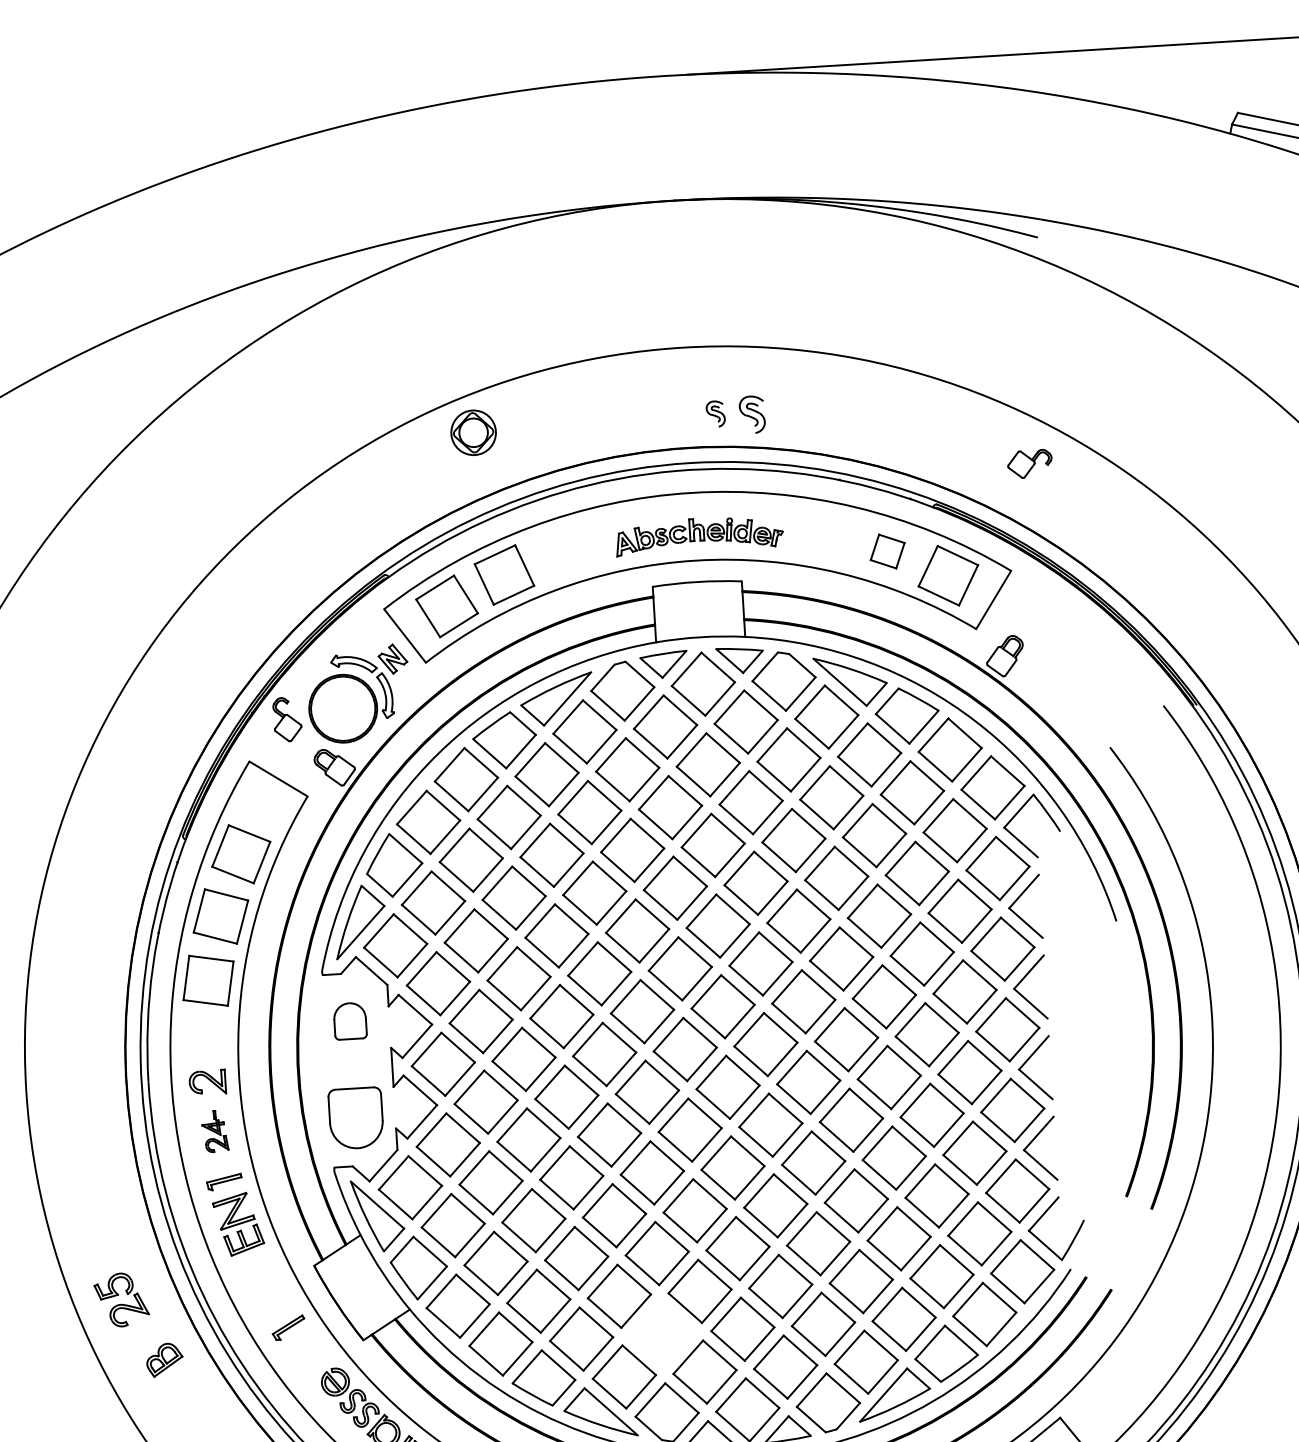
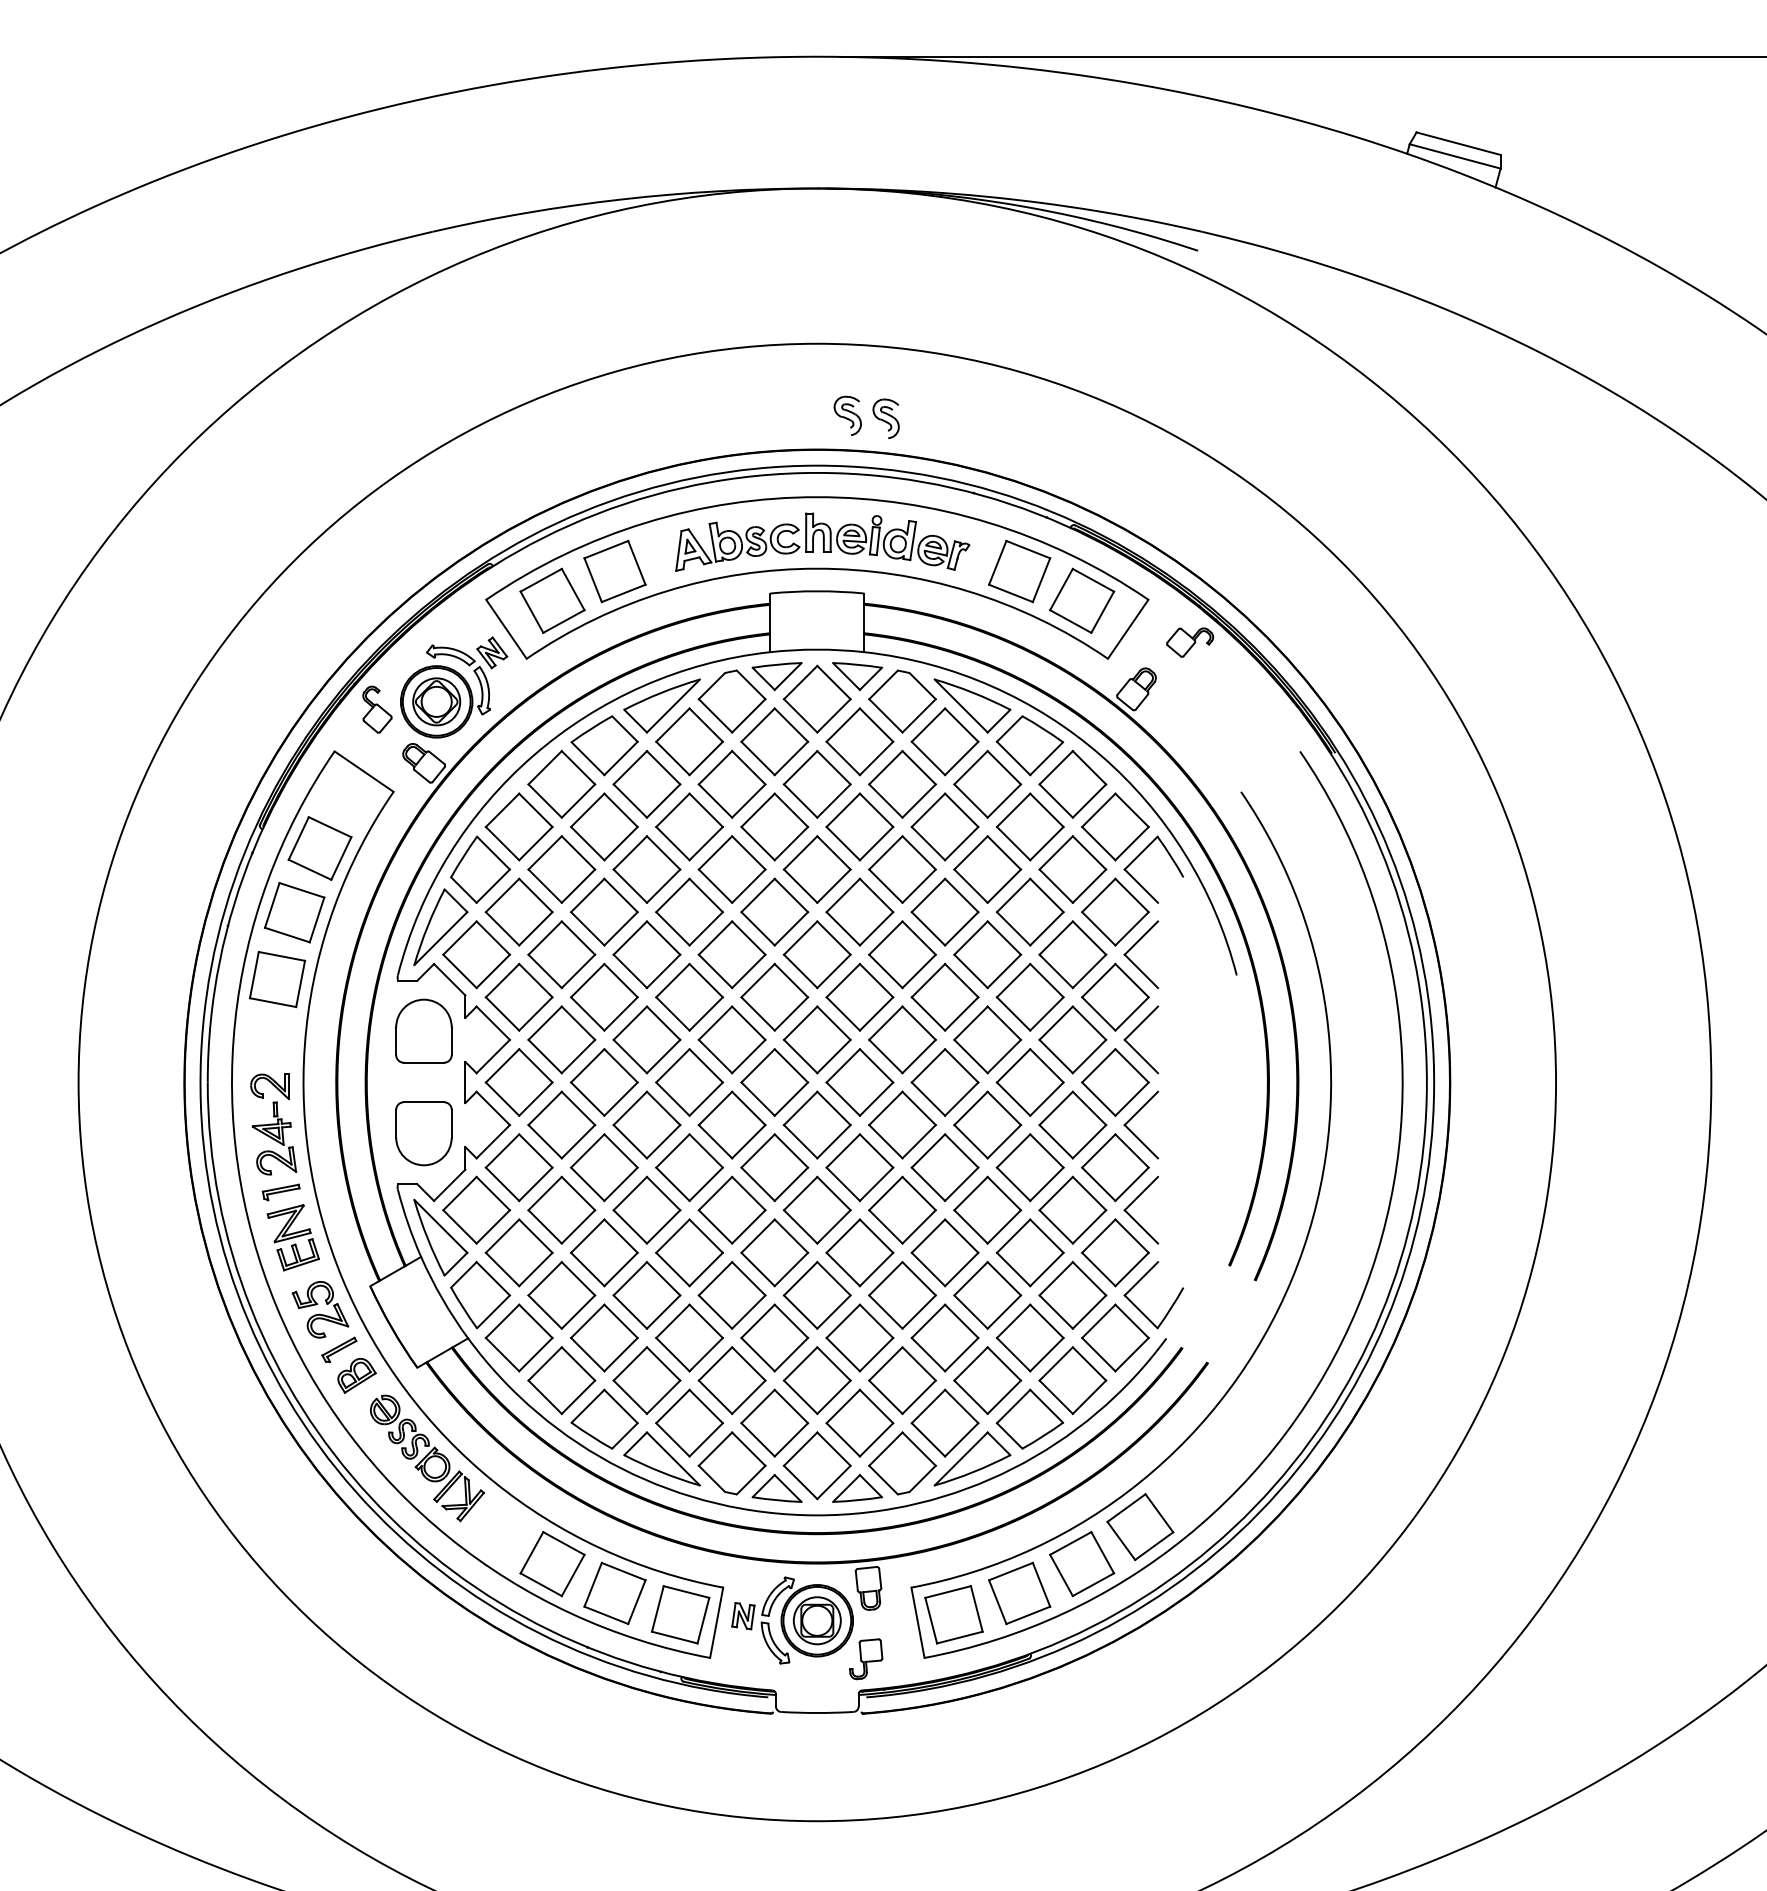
part: (715, 413) -> (847, 415), size x1.43
part: (473, 432) -> (436, 701), moved
part: (1030, 463) -> (1190, 642), moved
part: (699, 534) -> (822, 541), size x1.67
part: (887, 551) -> (1019, 571), size x1.67
part: (349, 1020) -> (423, 1030), size x1.67
part: (214, 1131) -> (274, 1138), size x1.67
part: (121, 1299) -> (320, 1309), moved
part: (661, 1334) -> (731, 1380), added
part: (164, 1359) -> (356, 1375), moved

